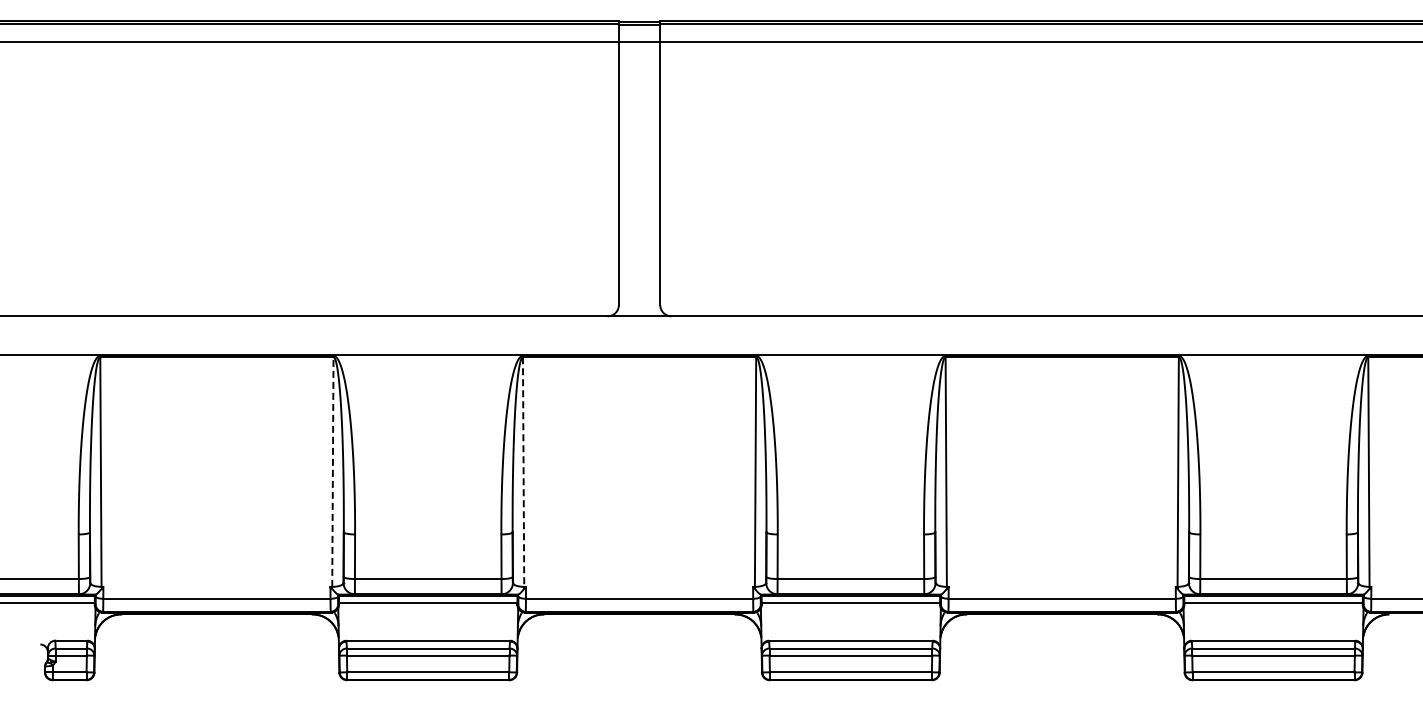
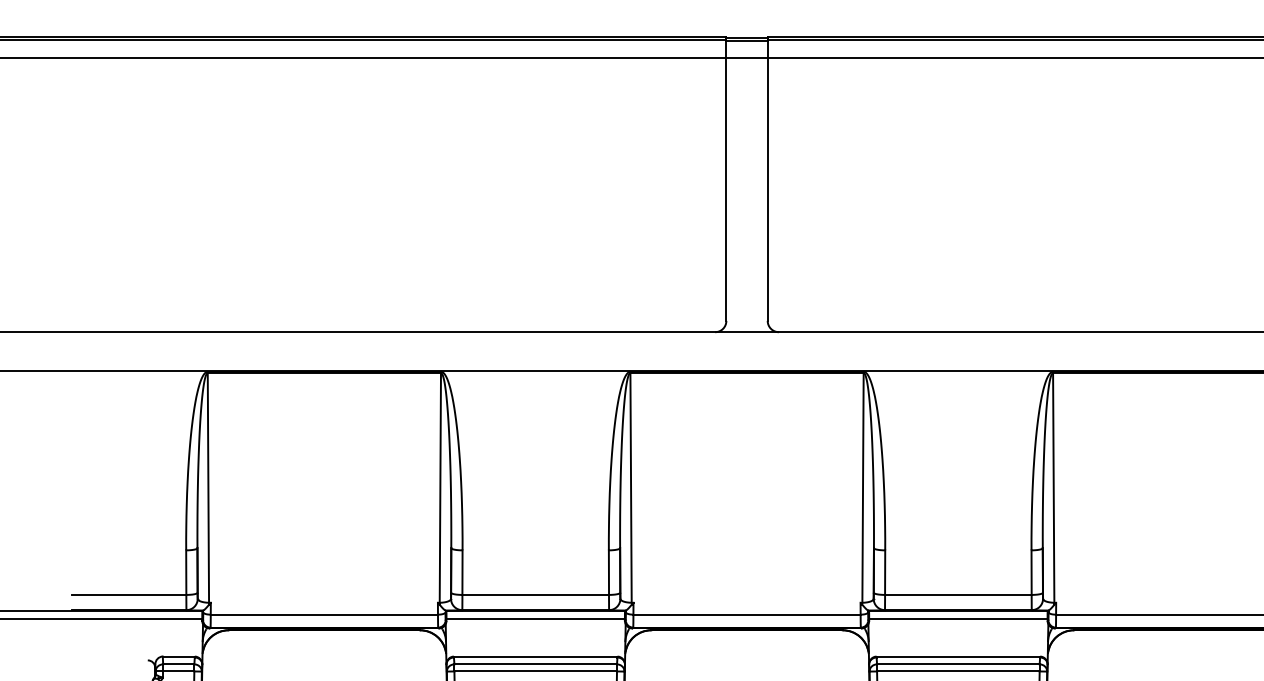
line: (332, 472) -> (439, 488), dashed -> solid
line: (523, 472) -> (630, 488), dashed -> solid

